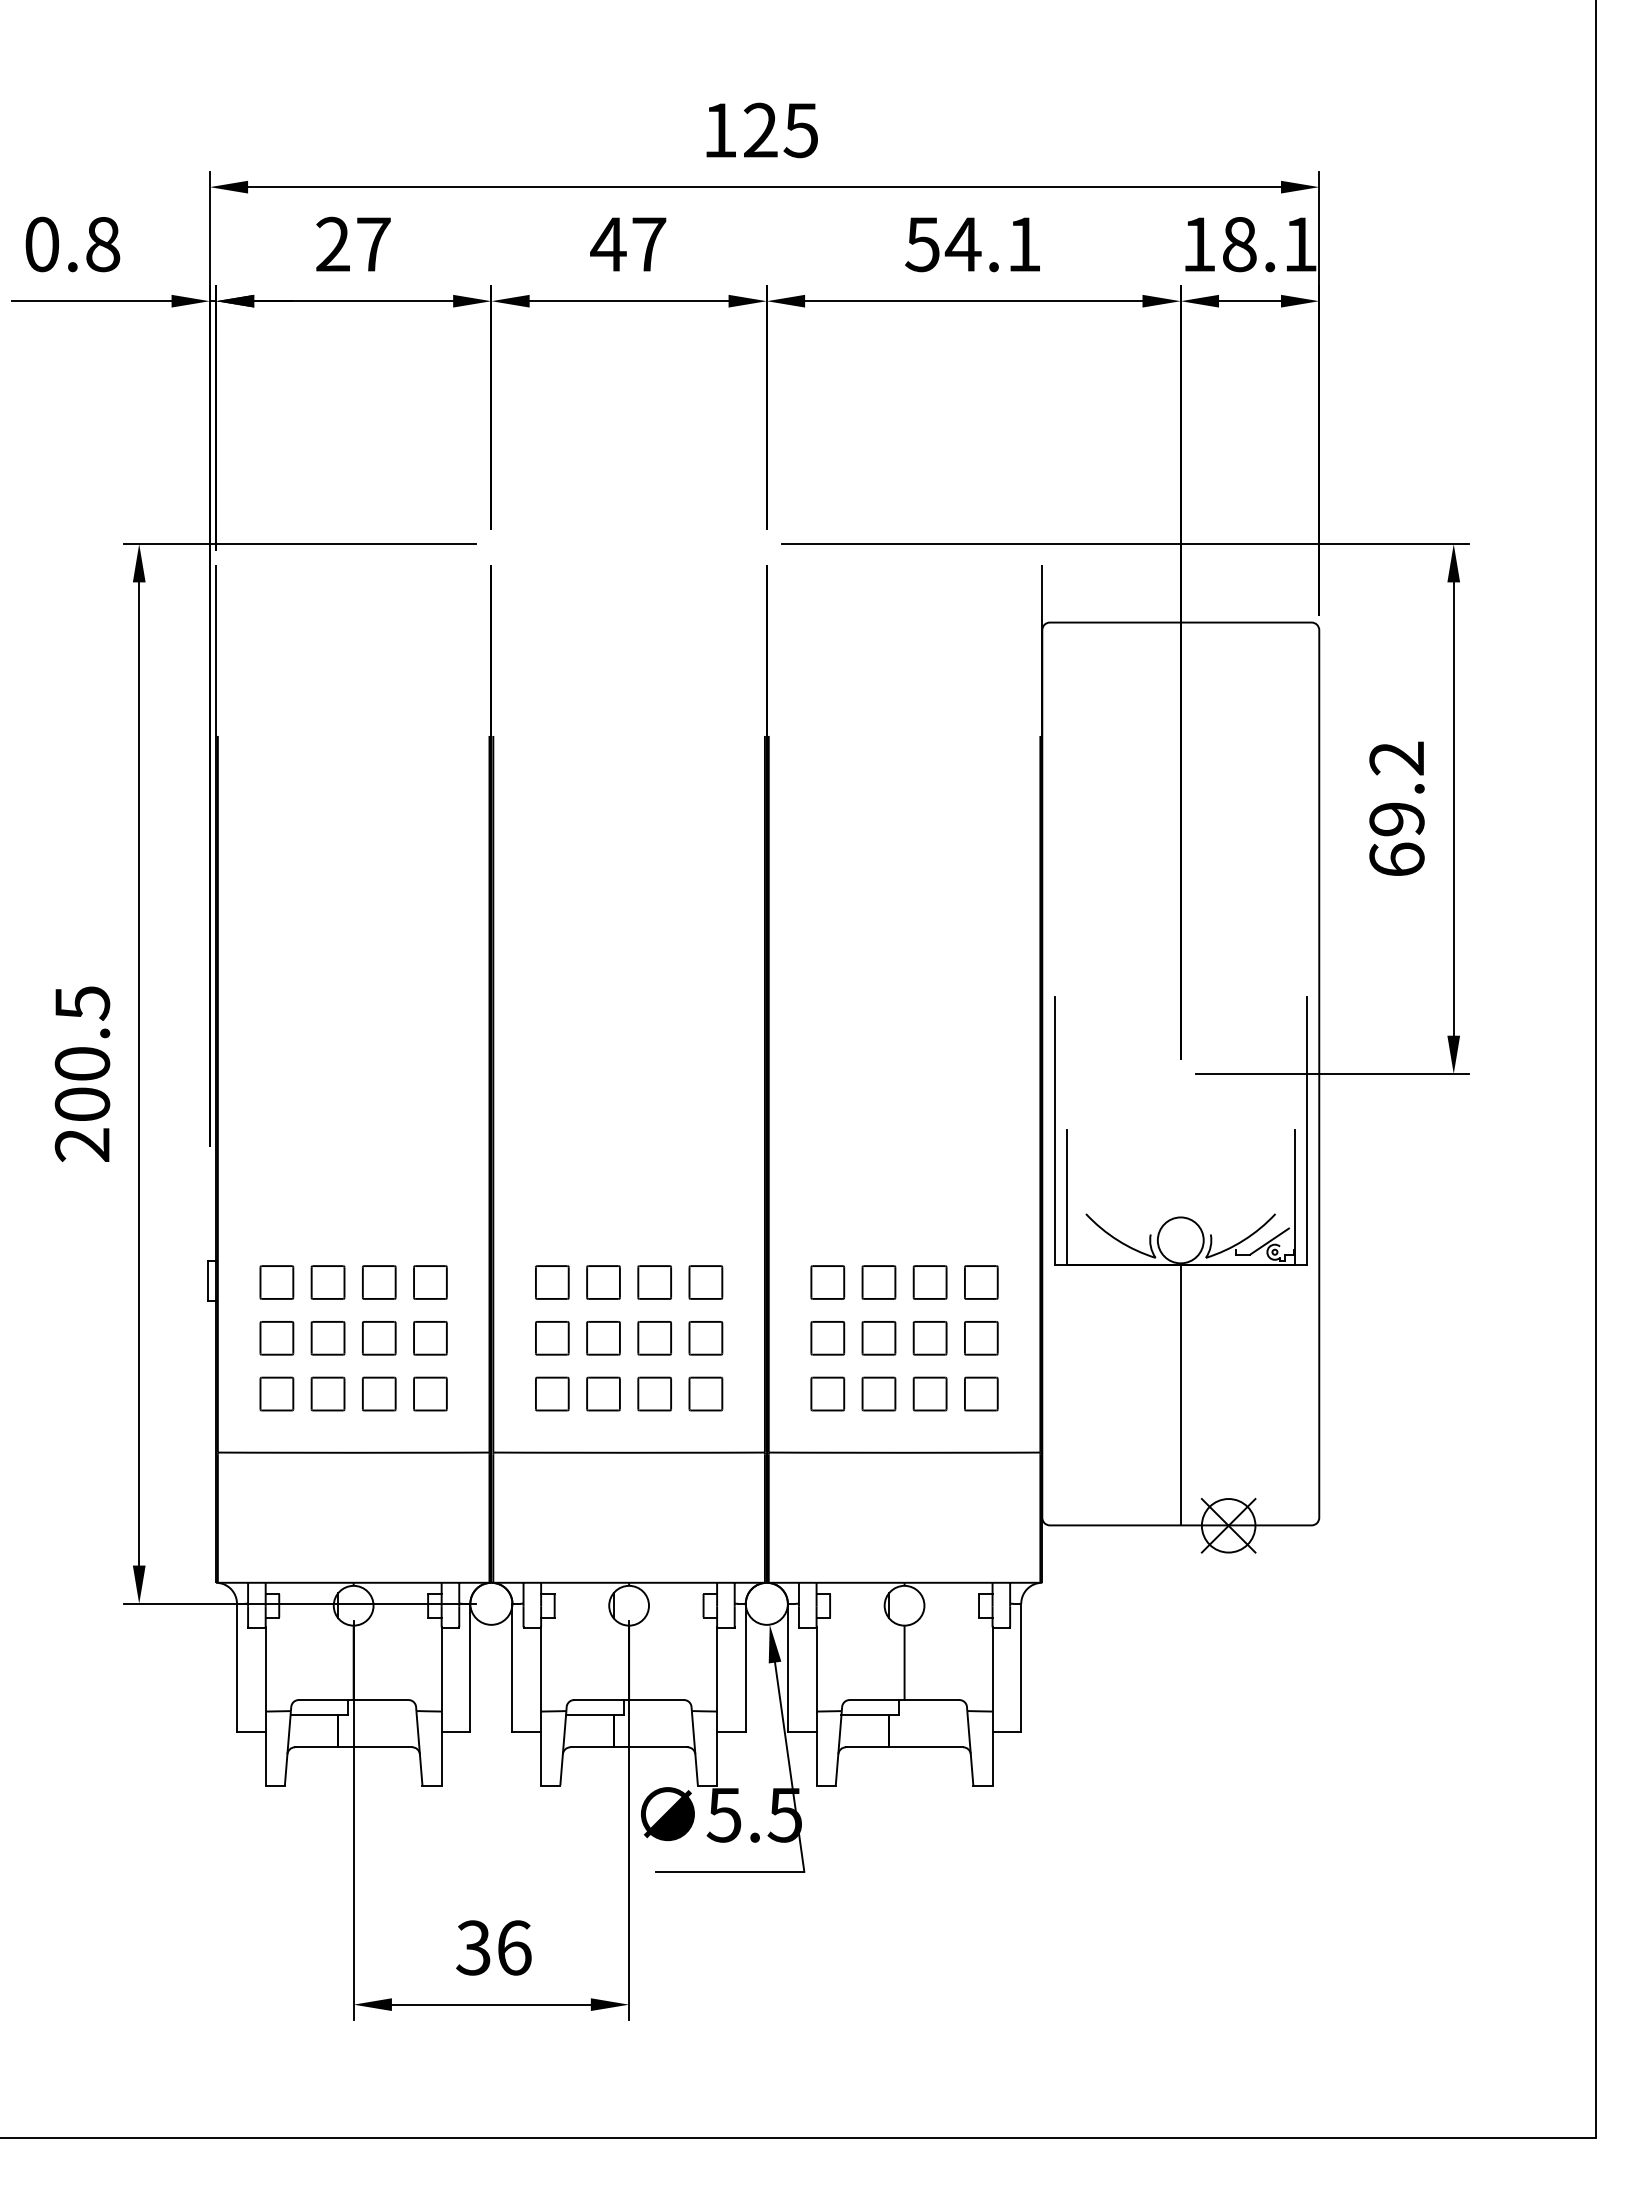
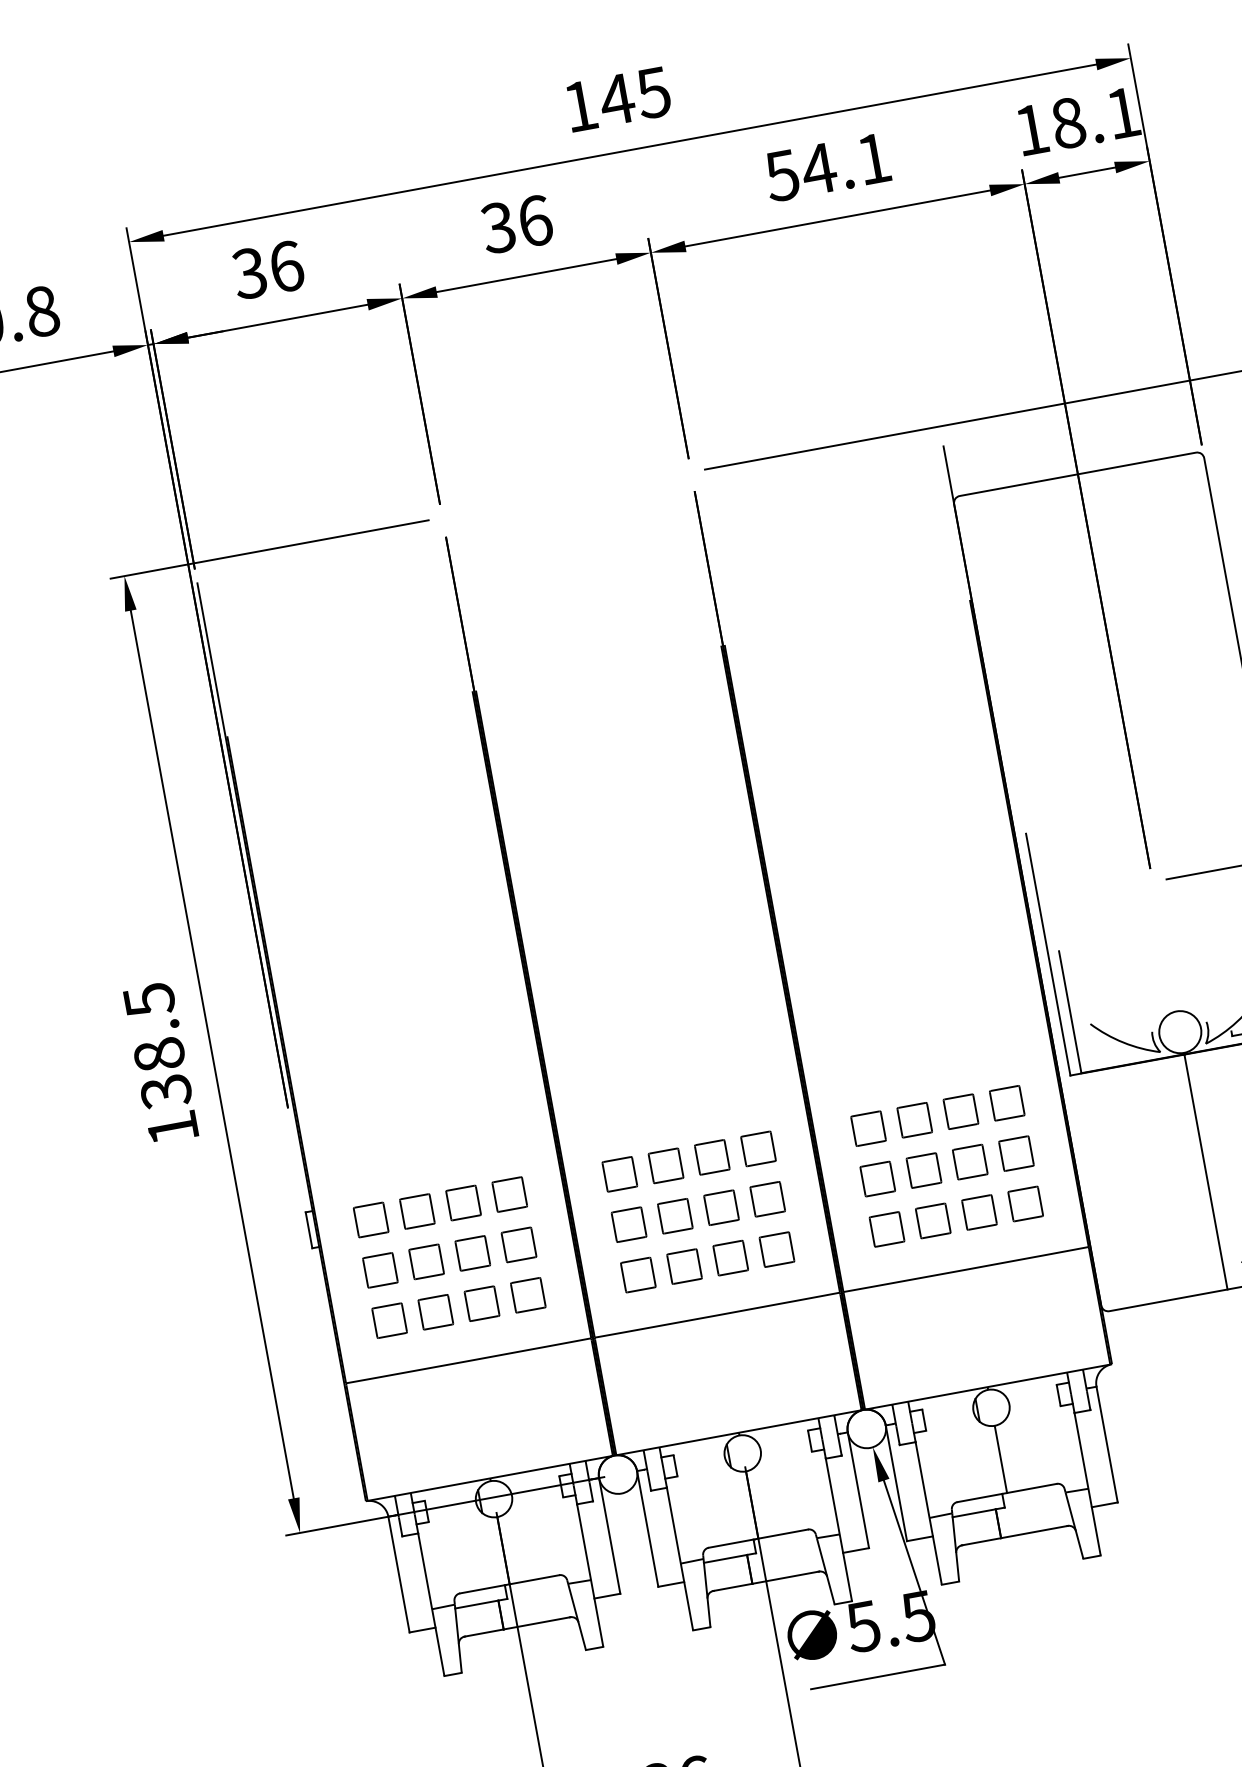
text: (760, 129) -> (616, 98), 125 -> 145
text: (352, 244) -> (267, 270), 27 -> 36
text: (628, 244) -> (516, 224), 47 -> 36
text: (82, 1104) -> (166, 1091), 200.5 -> 138.5

